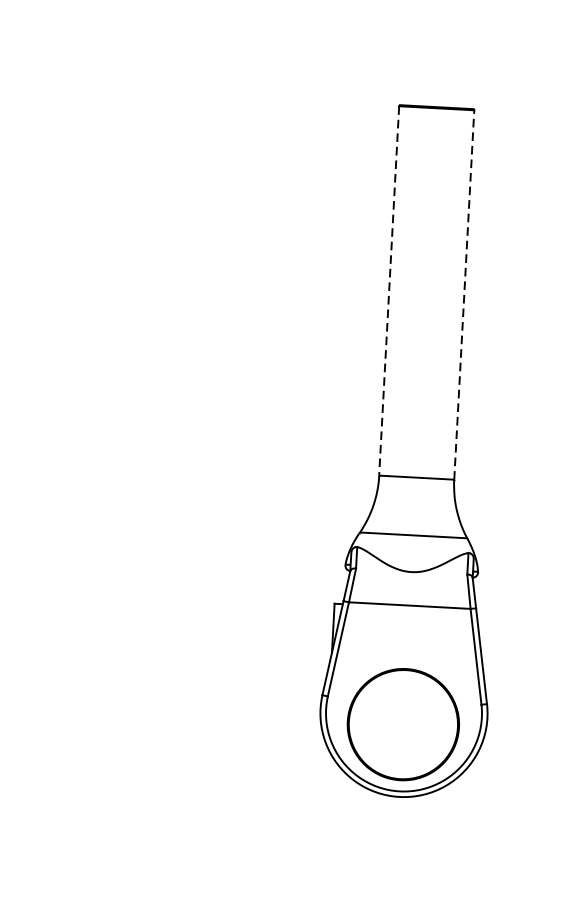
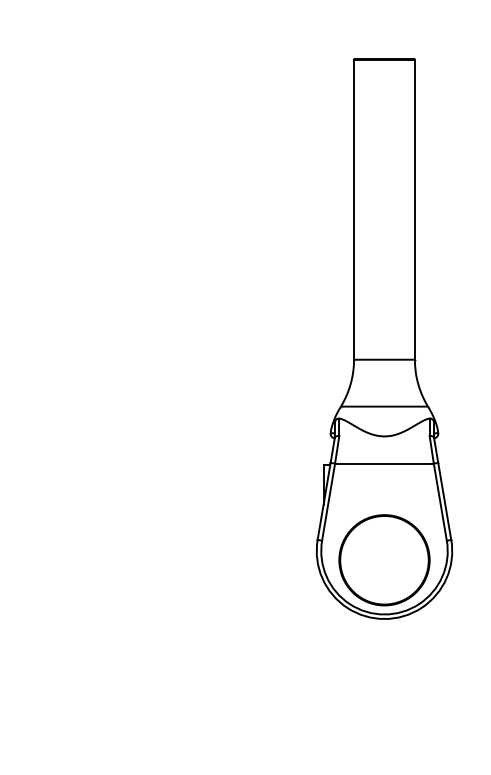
line: (388, 290) -> (353, 209), dashed -> solid
line: (463, 294) -> (414, 209), dashed -> solid

